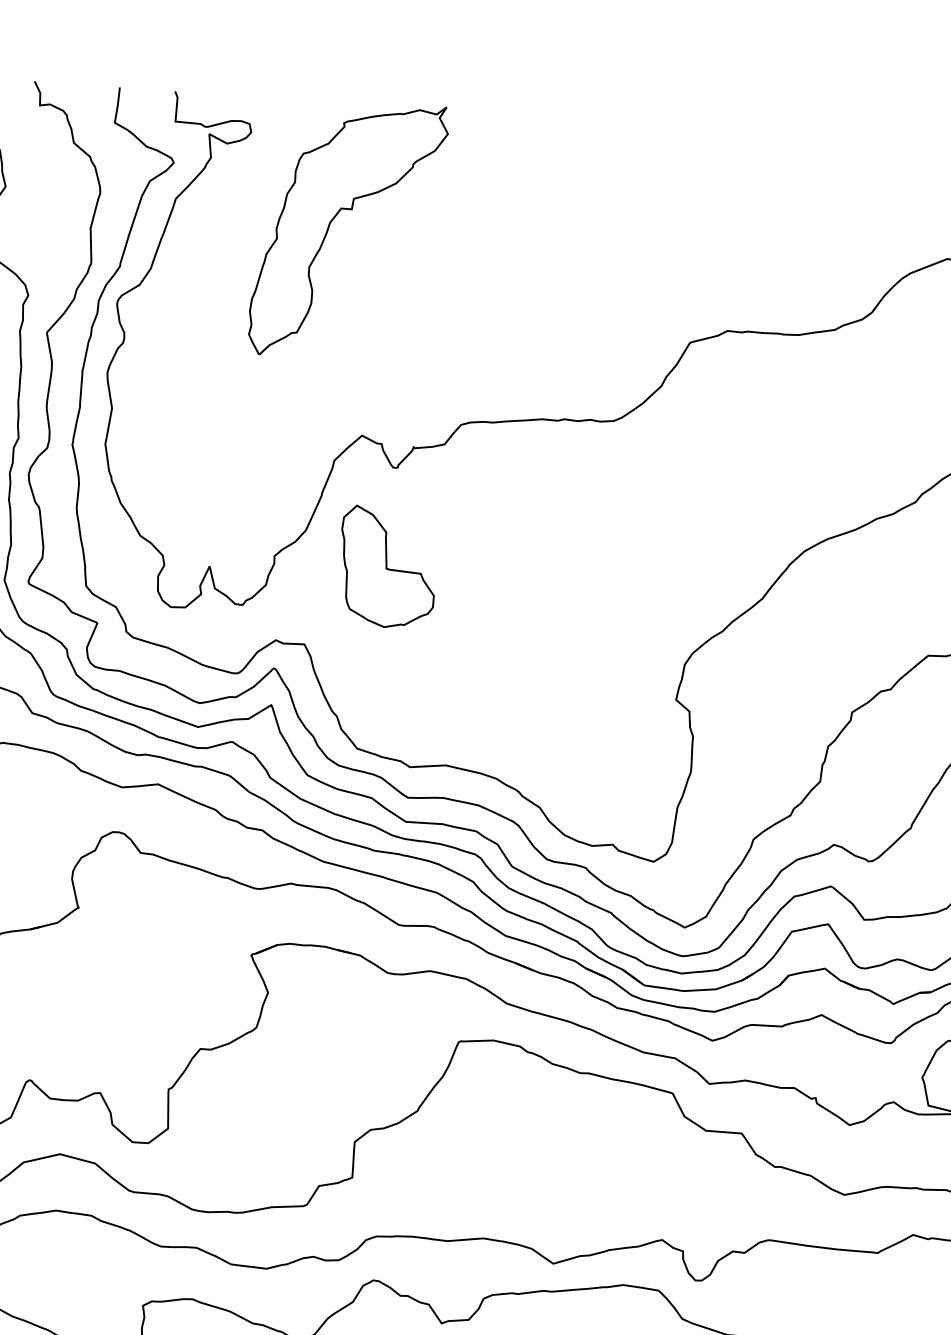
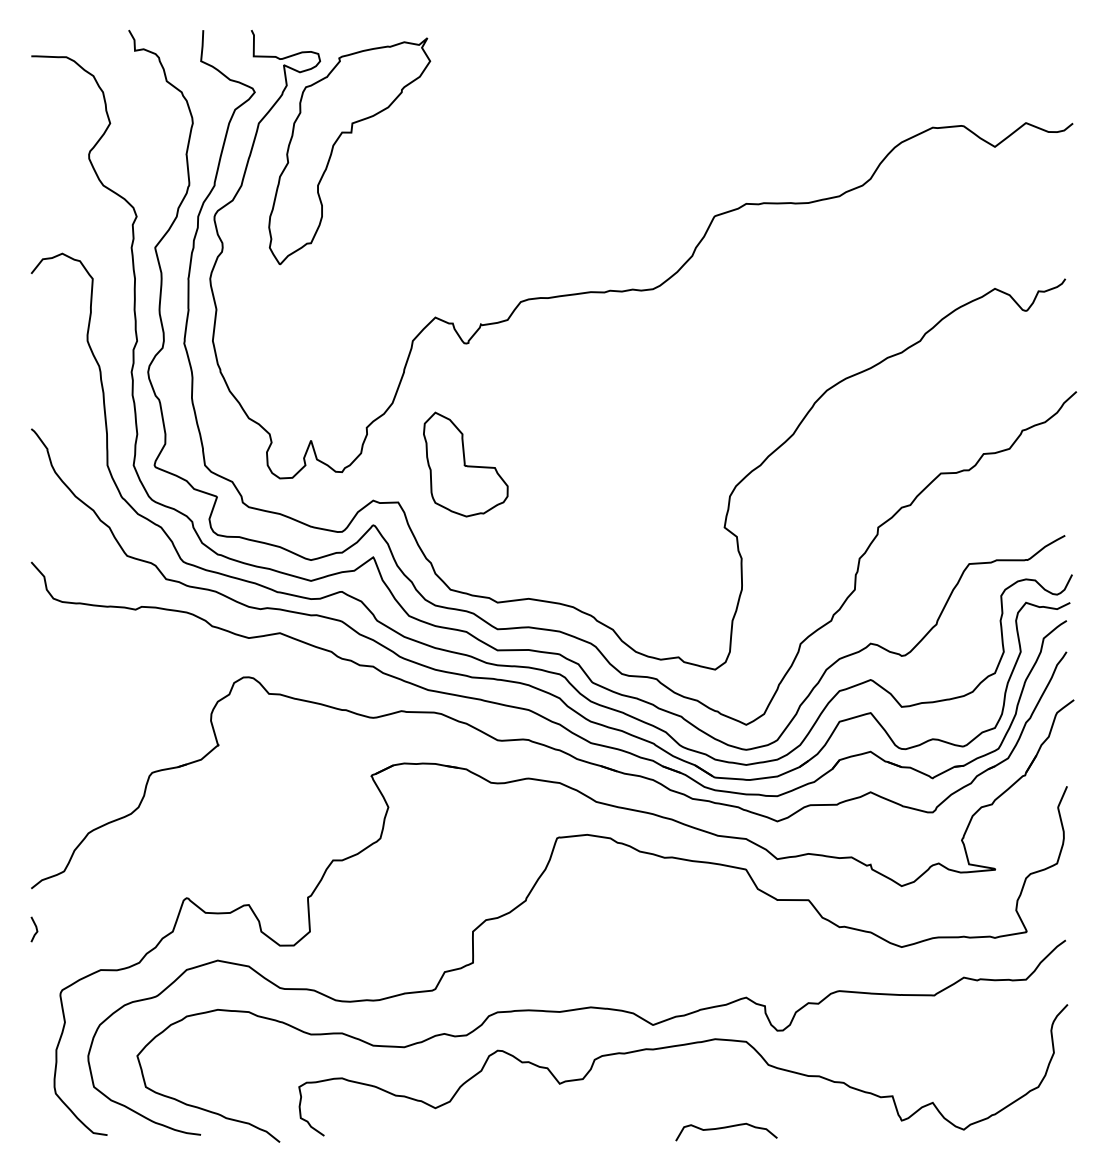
part: (335, 218) -> (337, 141), moved
part: (387, 567) -> (465, 464), moved

